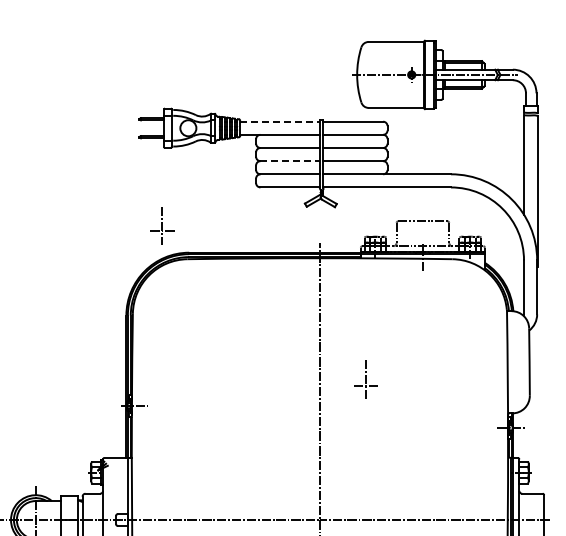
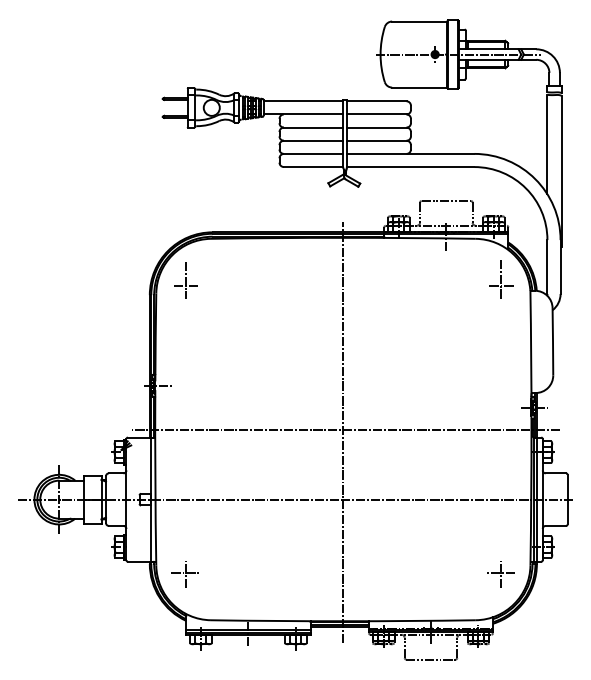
line: (280, 121) -> (303, 101), dashed -> solid
line: (290, 160) -> (313, 140), dashed -> solid
part: (162, 225) -> (185, 280), moved
part: (366, 379) -> (501, 279), moved
line: (322, 449) -> (345, 429), added

